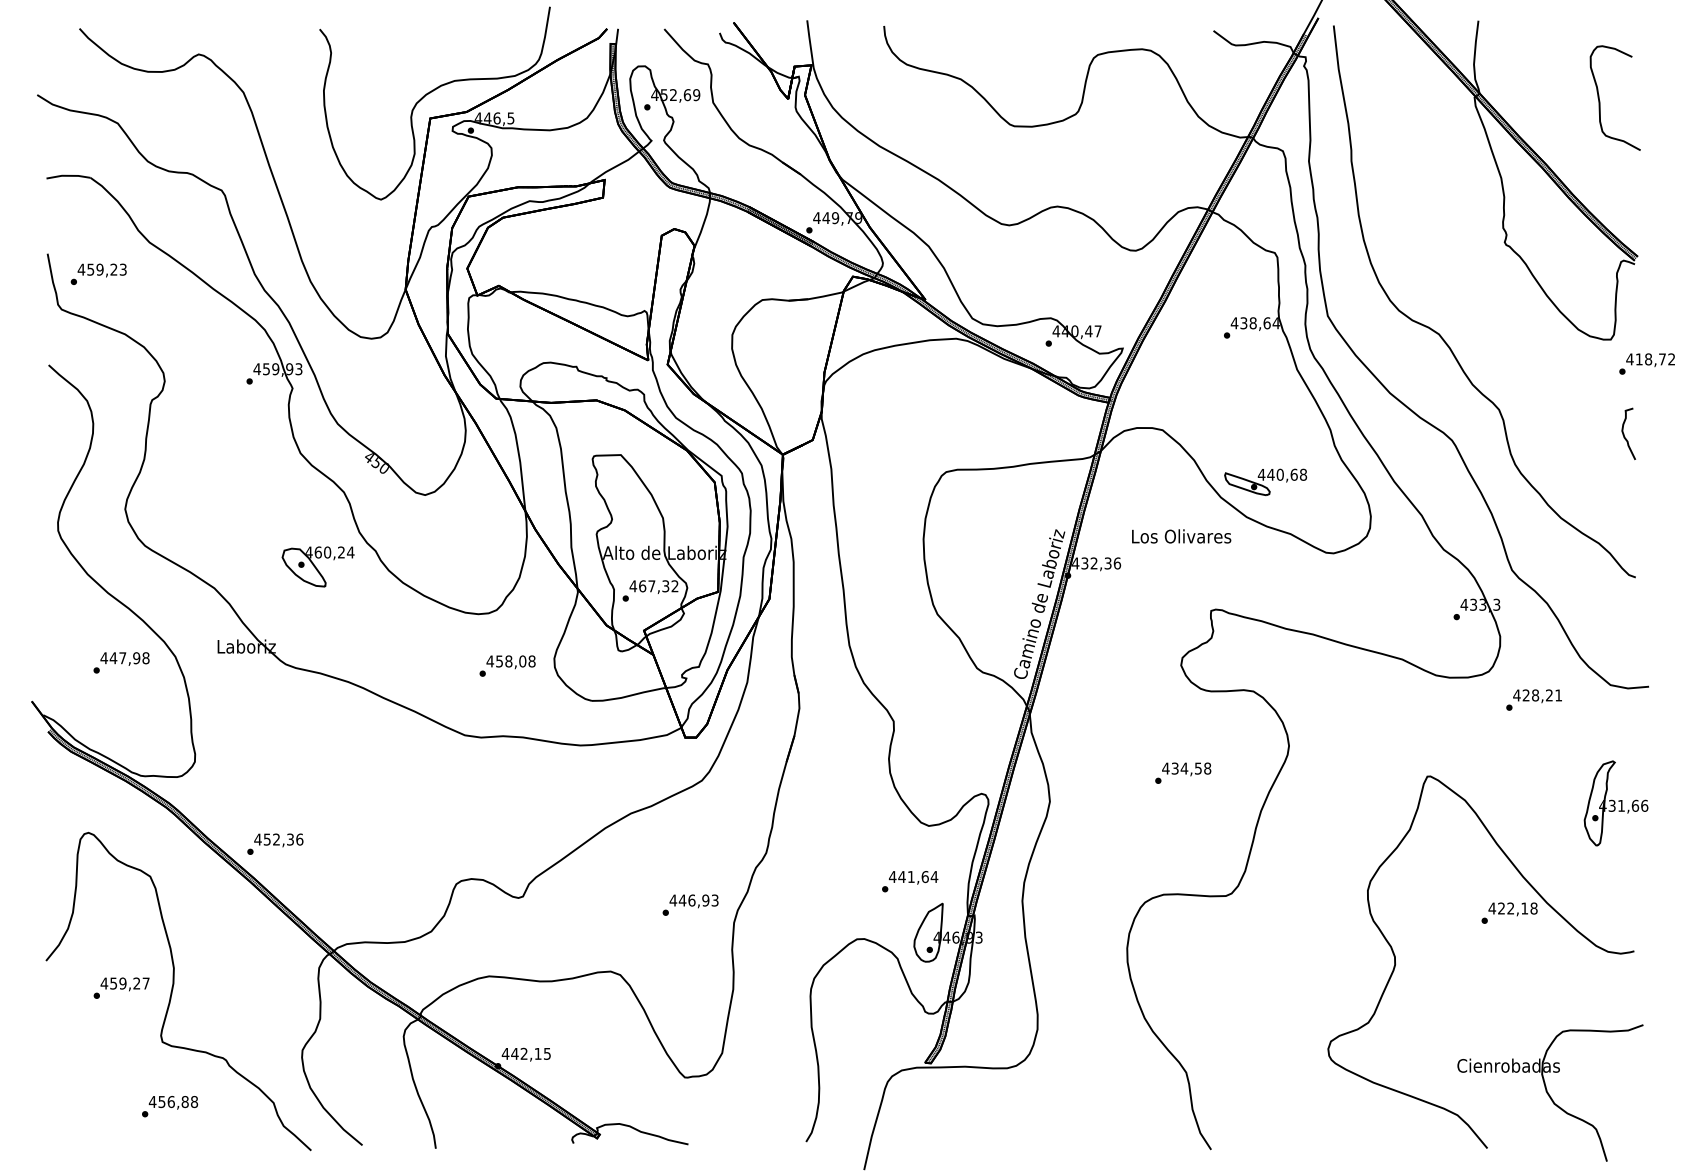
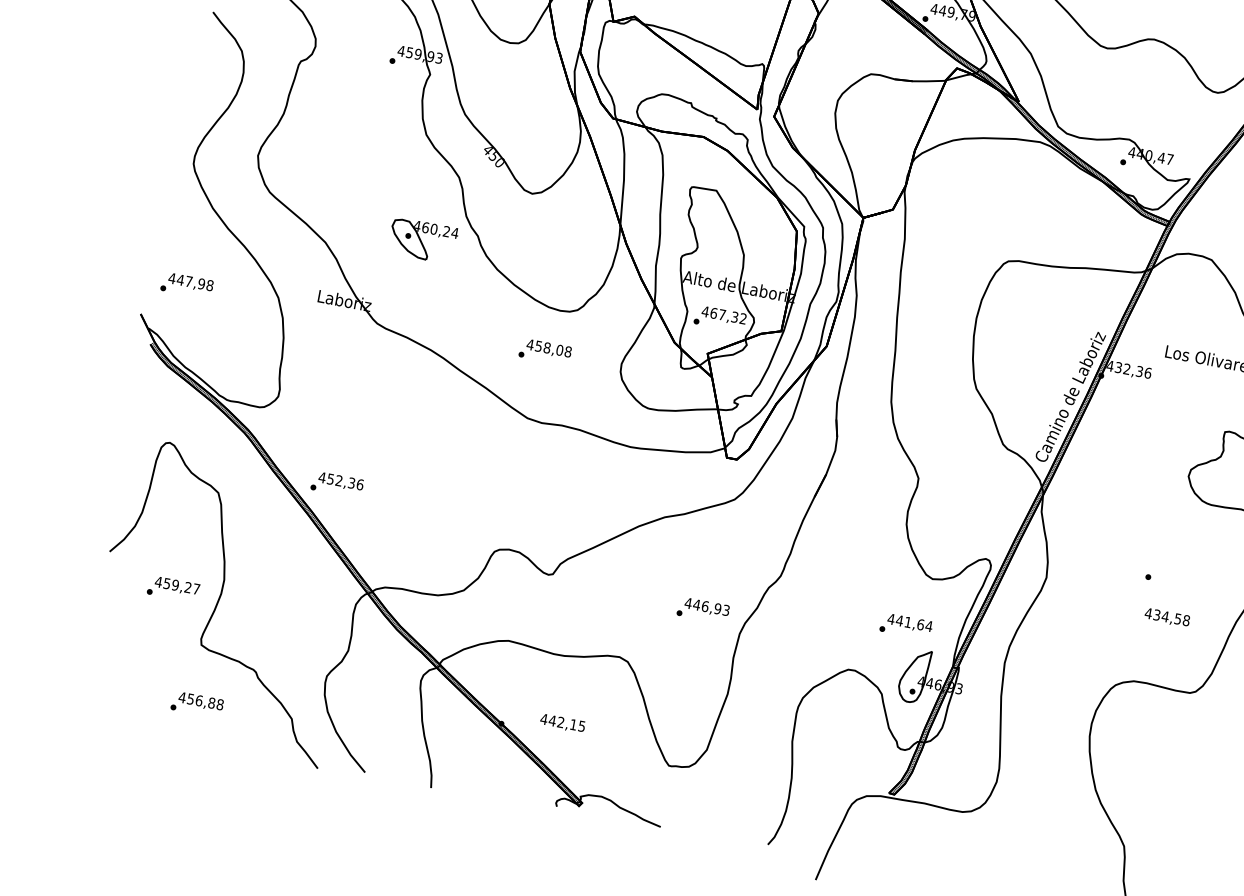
text: (121, 662) -> (187, 285), moved
text: (507, 665) -> (545, 351), moved
text: (1186, 769) -> (1167, 617), moved
text: (525, 1054) -> (562, 723), moved

